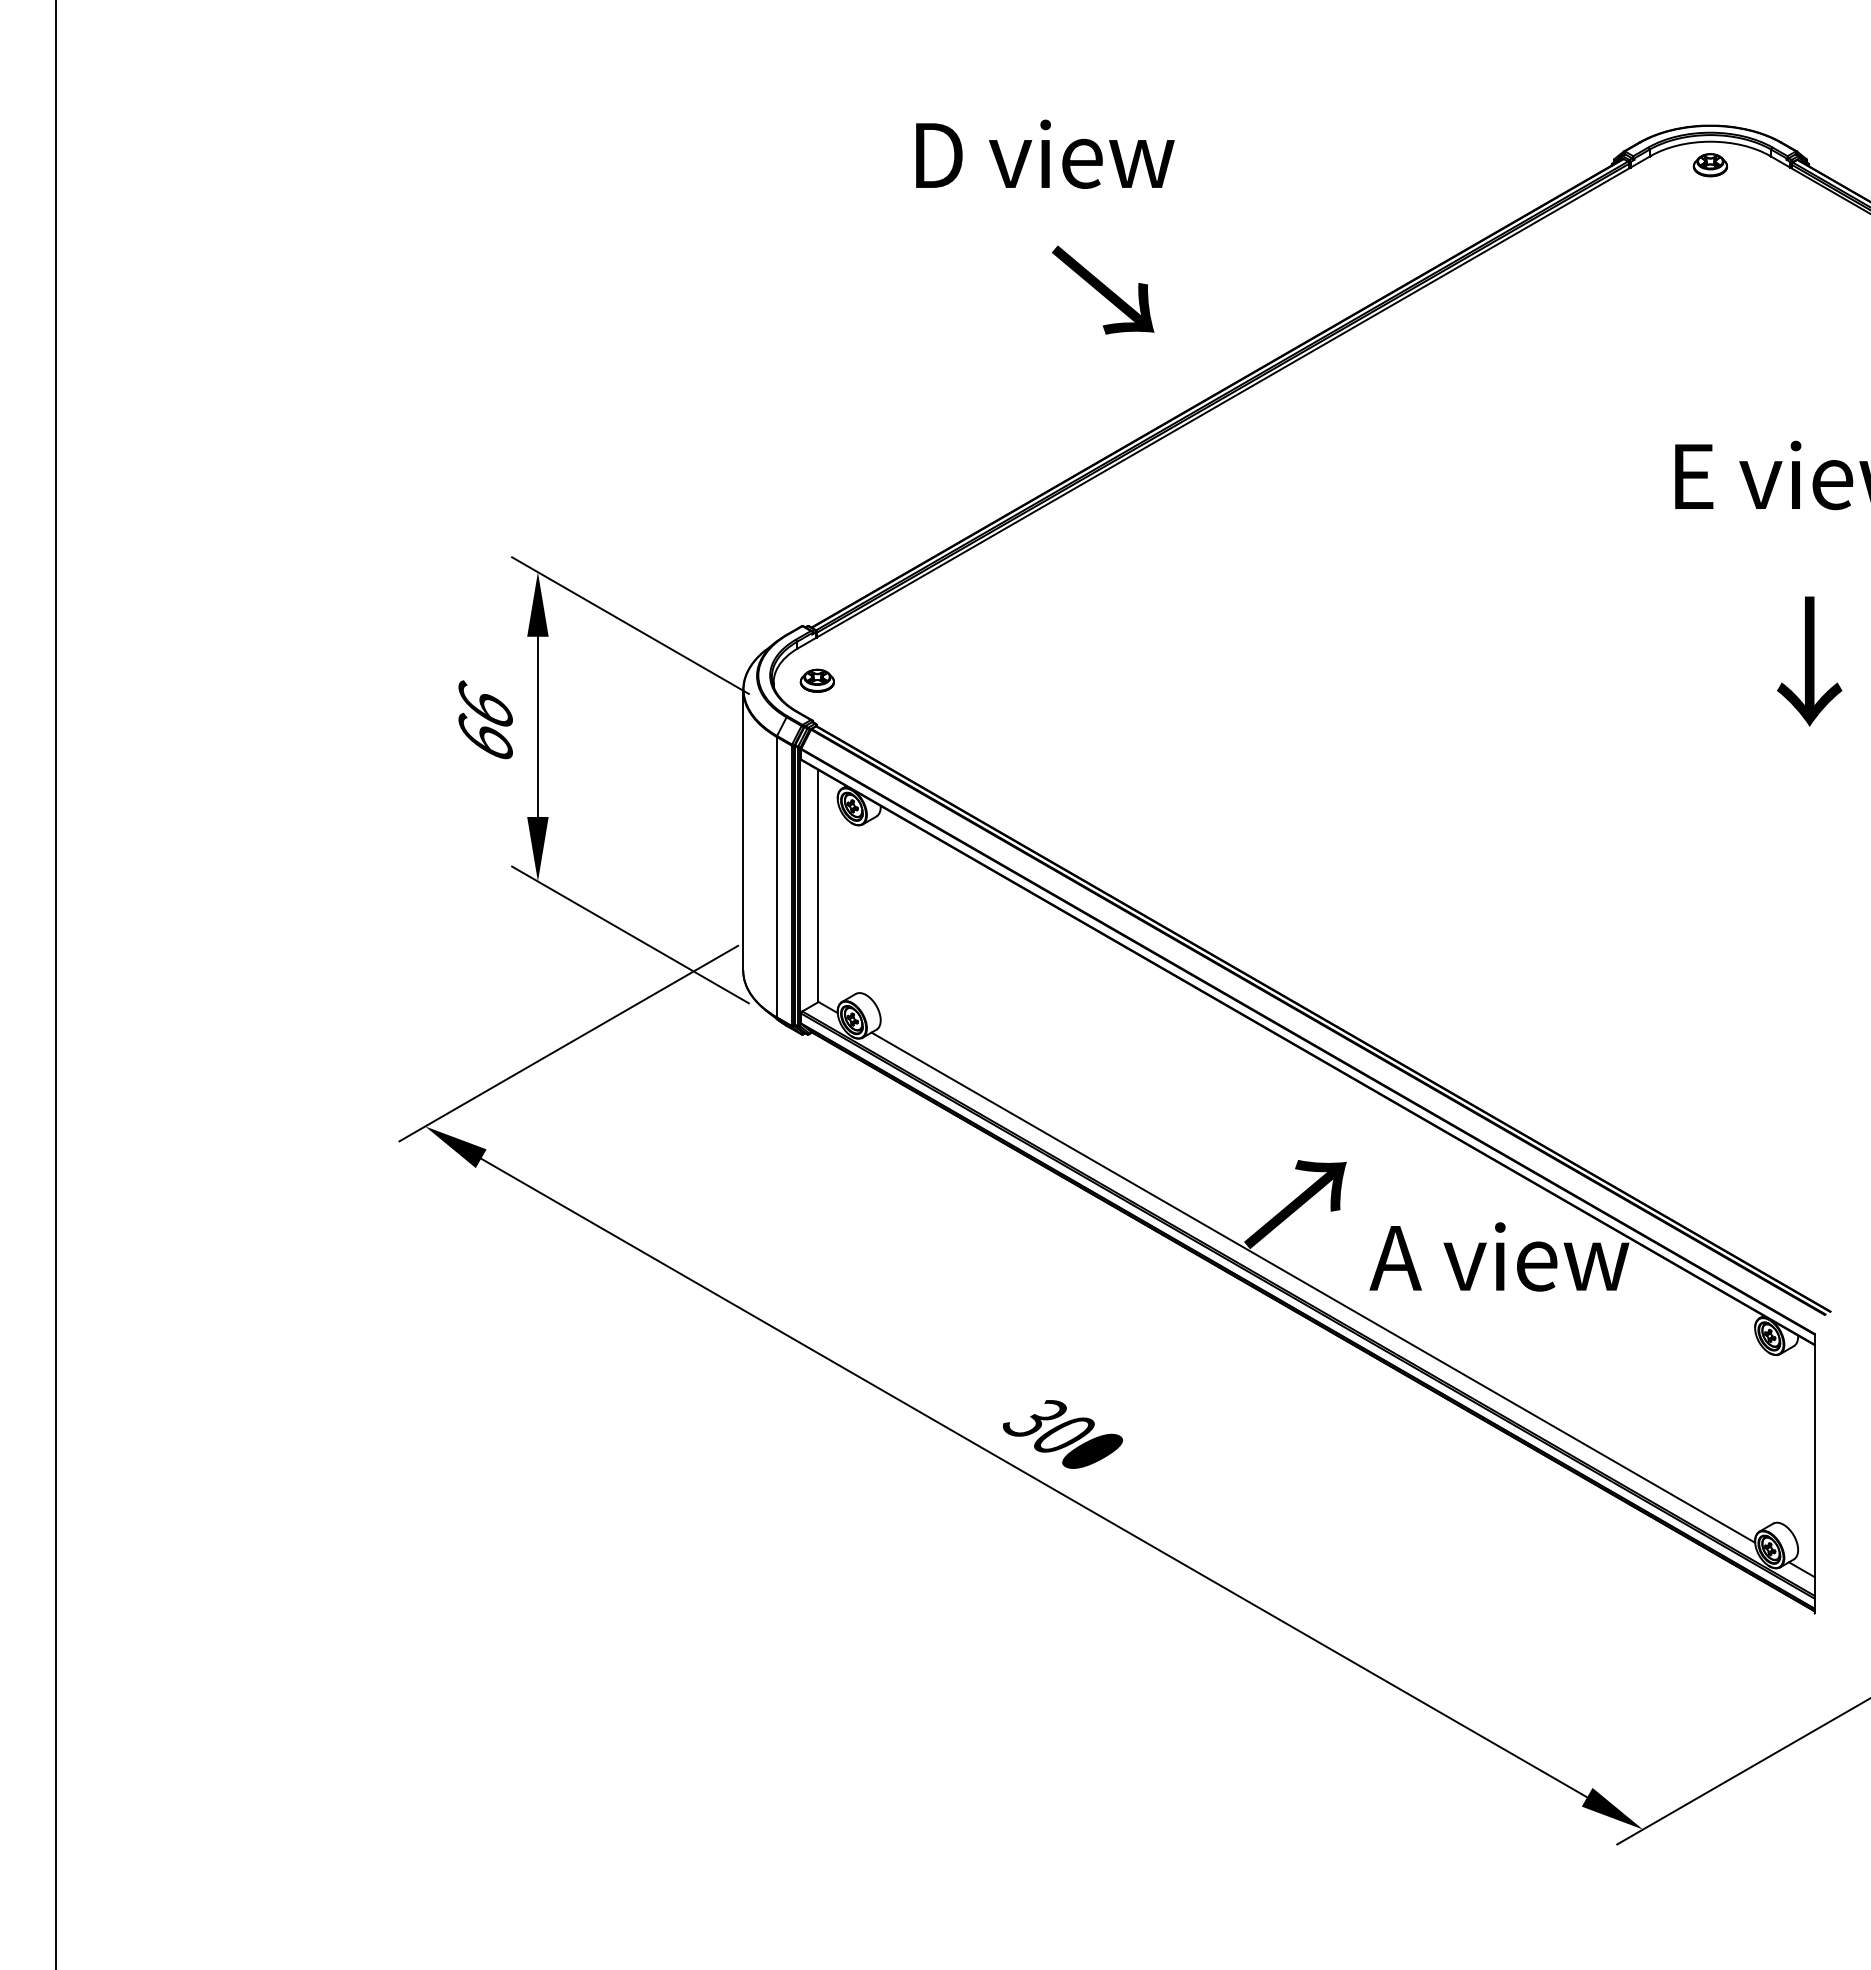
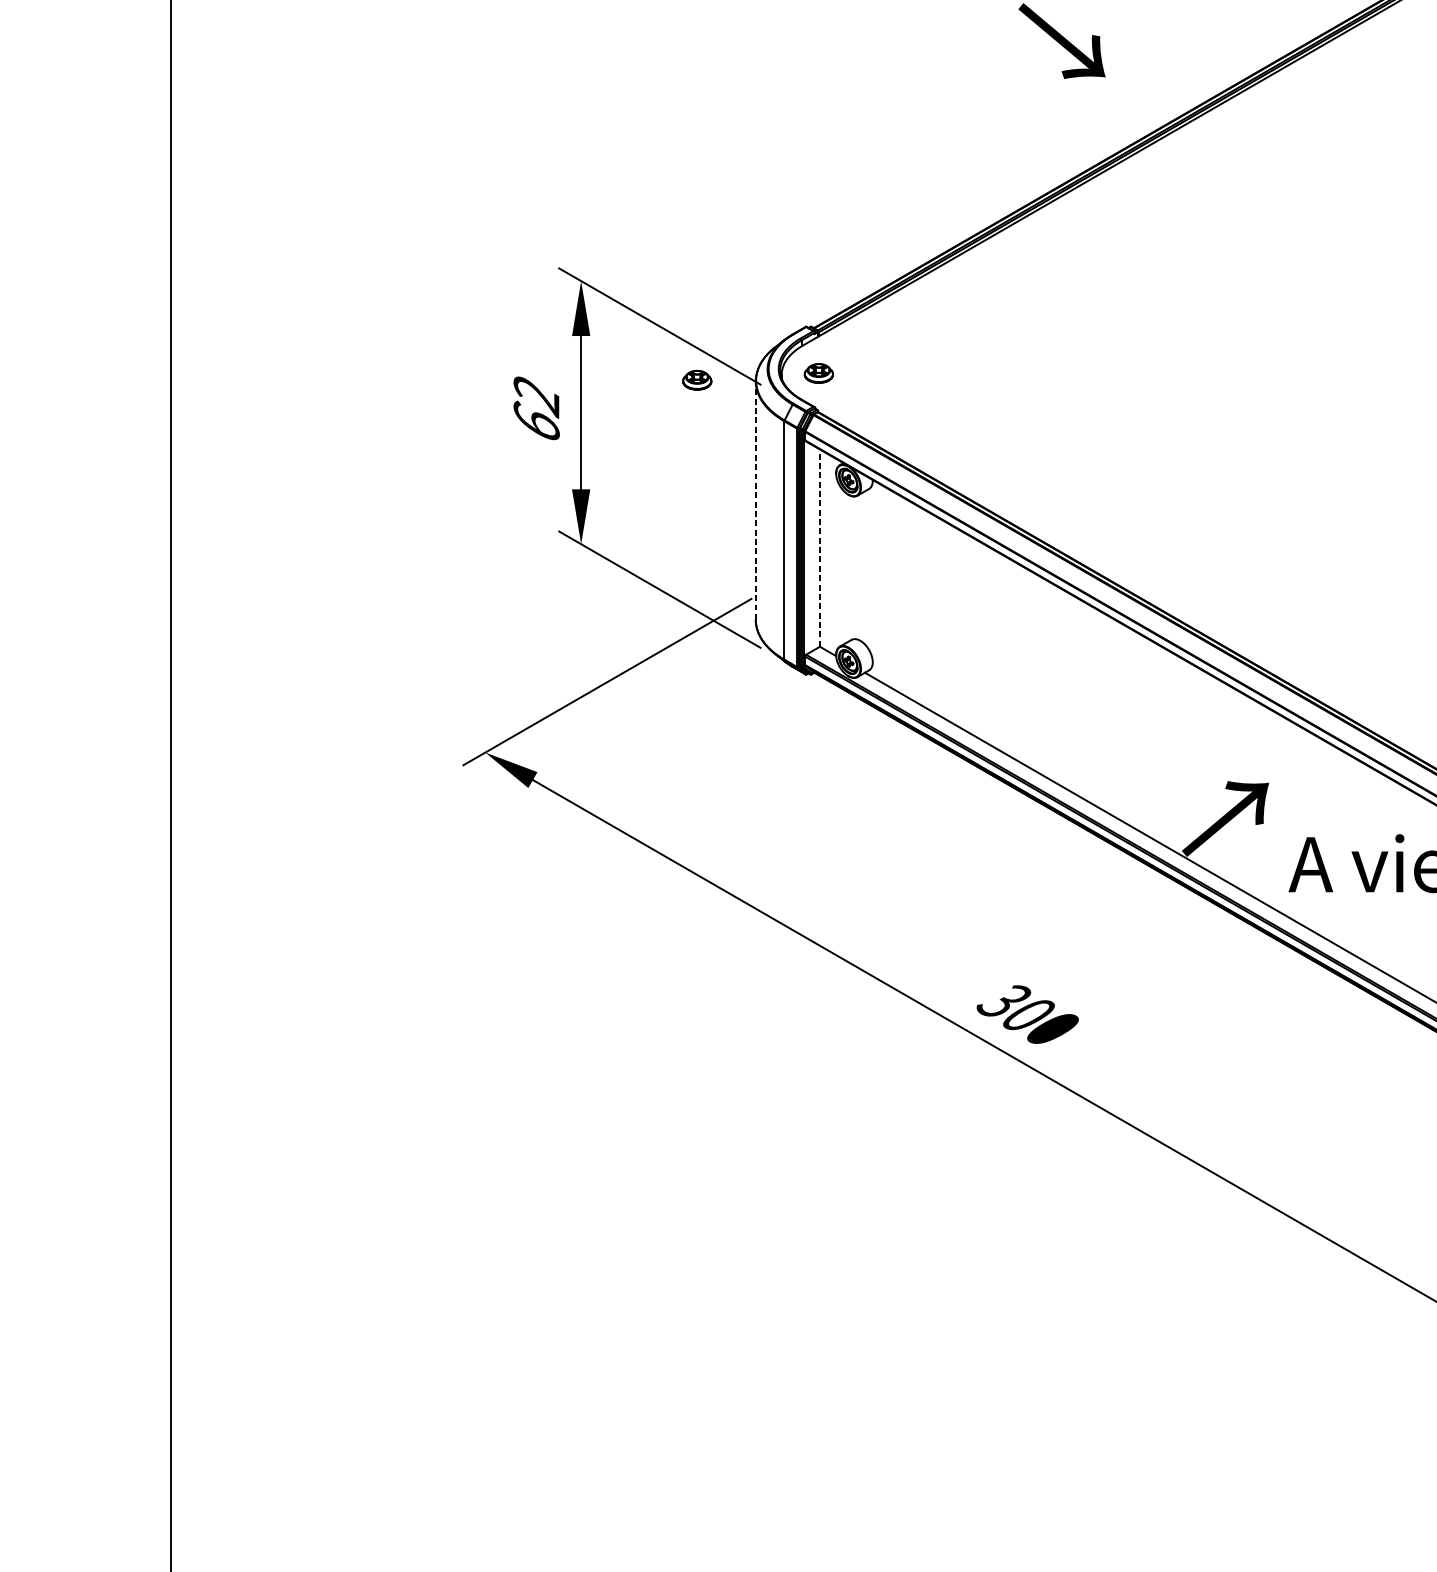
part: (673, 688) -> (696, 380), added
text: (485, 707) -> (536, 396), 66 -> 62
line: (743, 829) -> (756, 499), solid -> dashed
line: (818, 885) -> (819, 547), solid -> dashed

